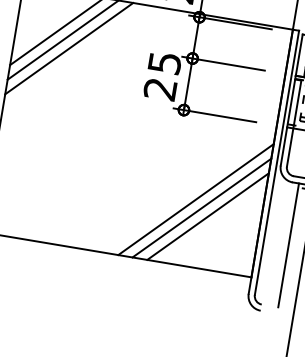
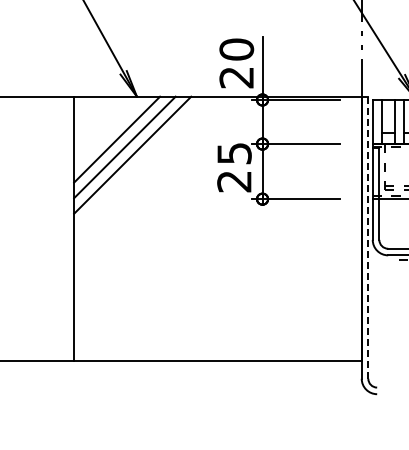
line: (277, 163) -> (368, 238), solid -> dashed
line: (195, 199) -> (290, 289), removed
line: (201, 207) -> (297, 297), removed
line: (207, 216) -> (305, 305), removed
line: (288, 245) -> (394, 321), removed

